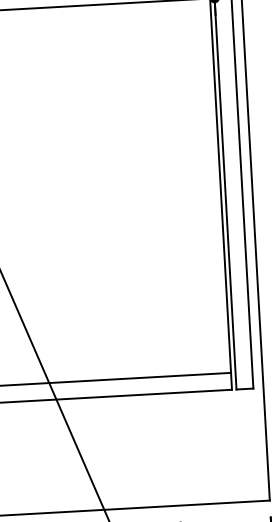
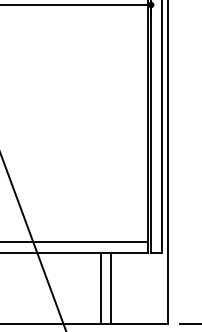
line: (176, 448) -> (111, 287), added
line: (159, 449) -> (100, 287), added

